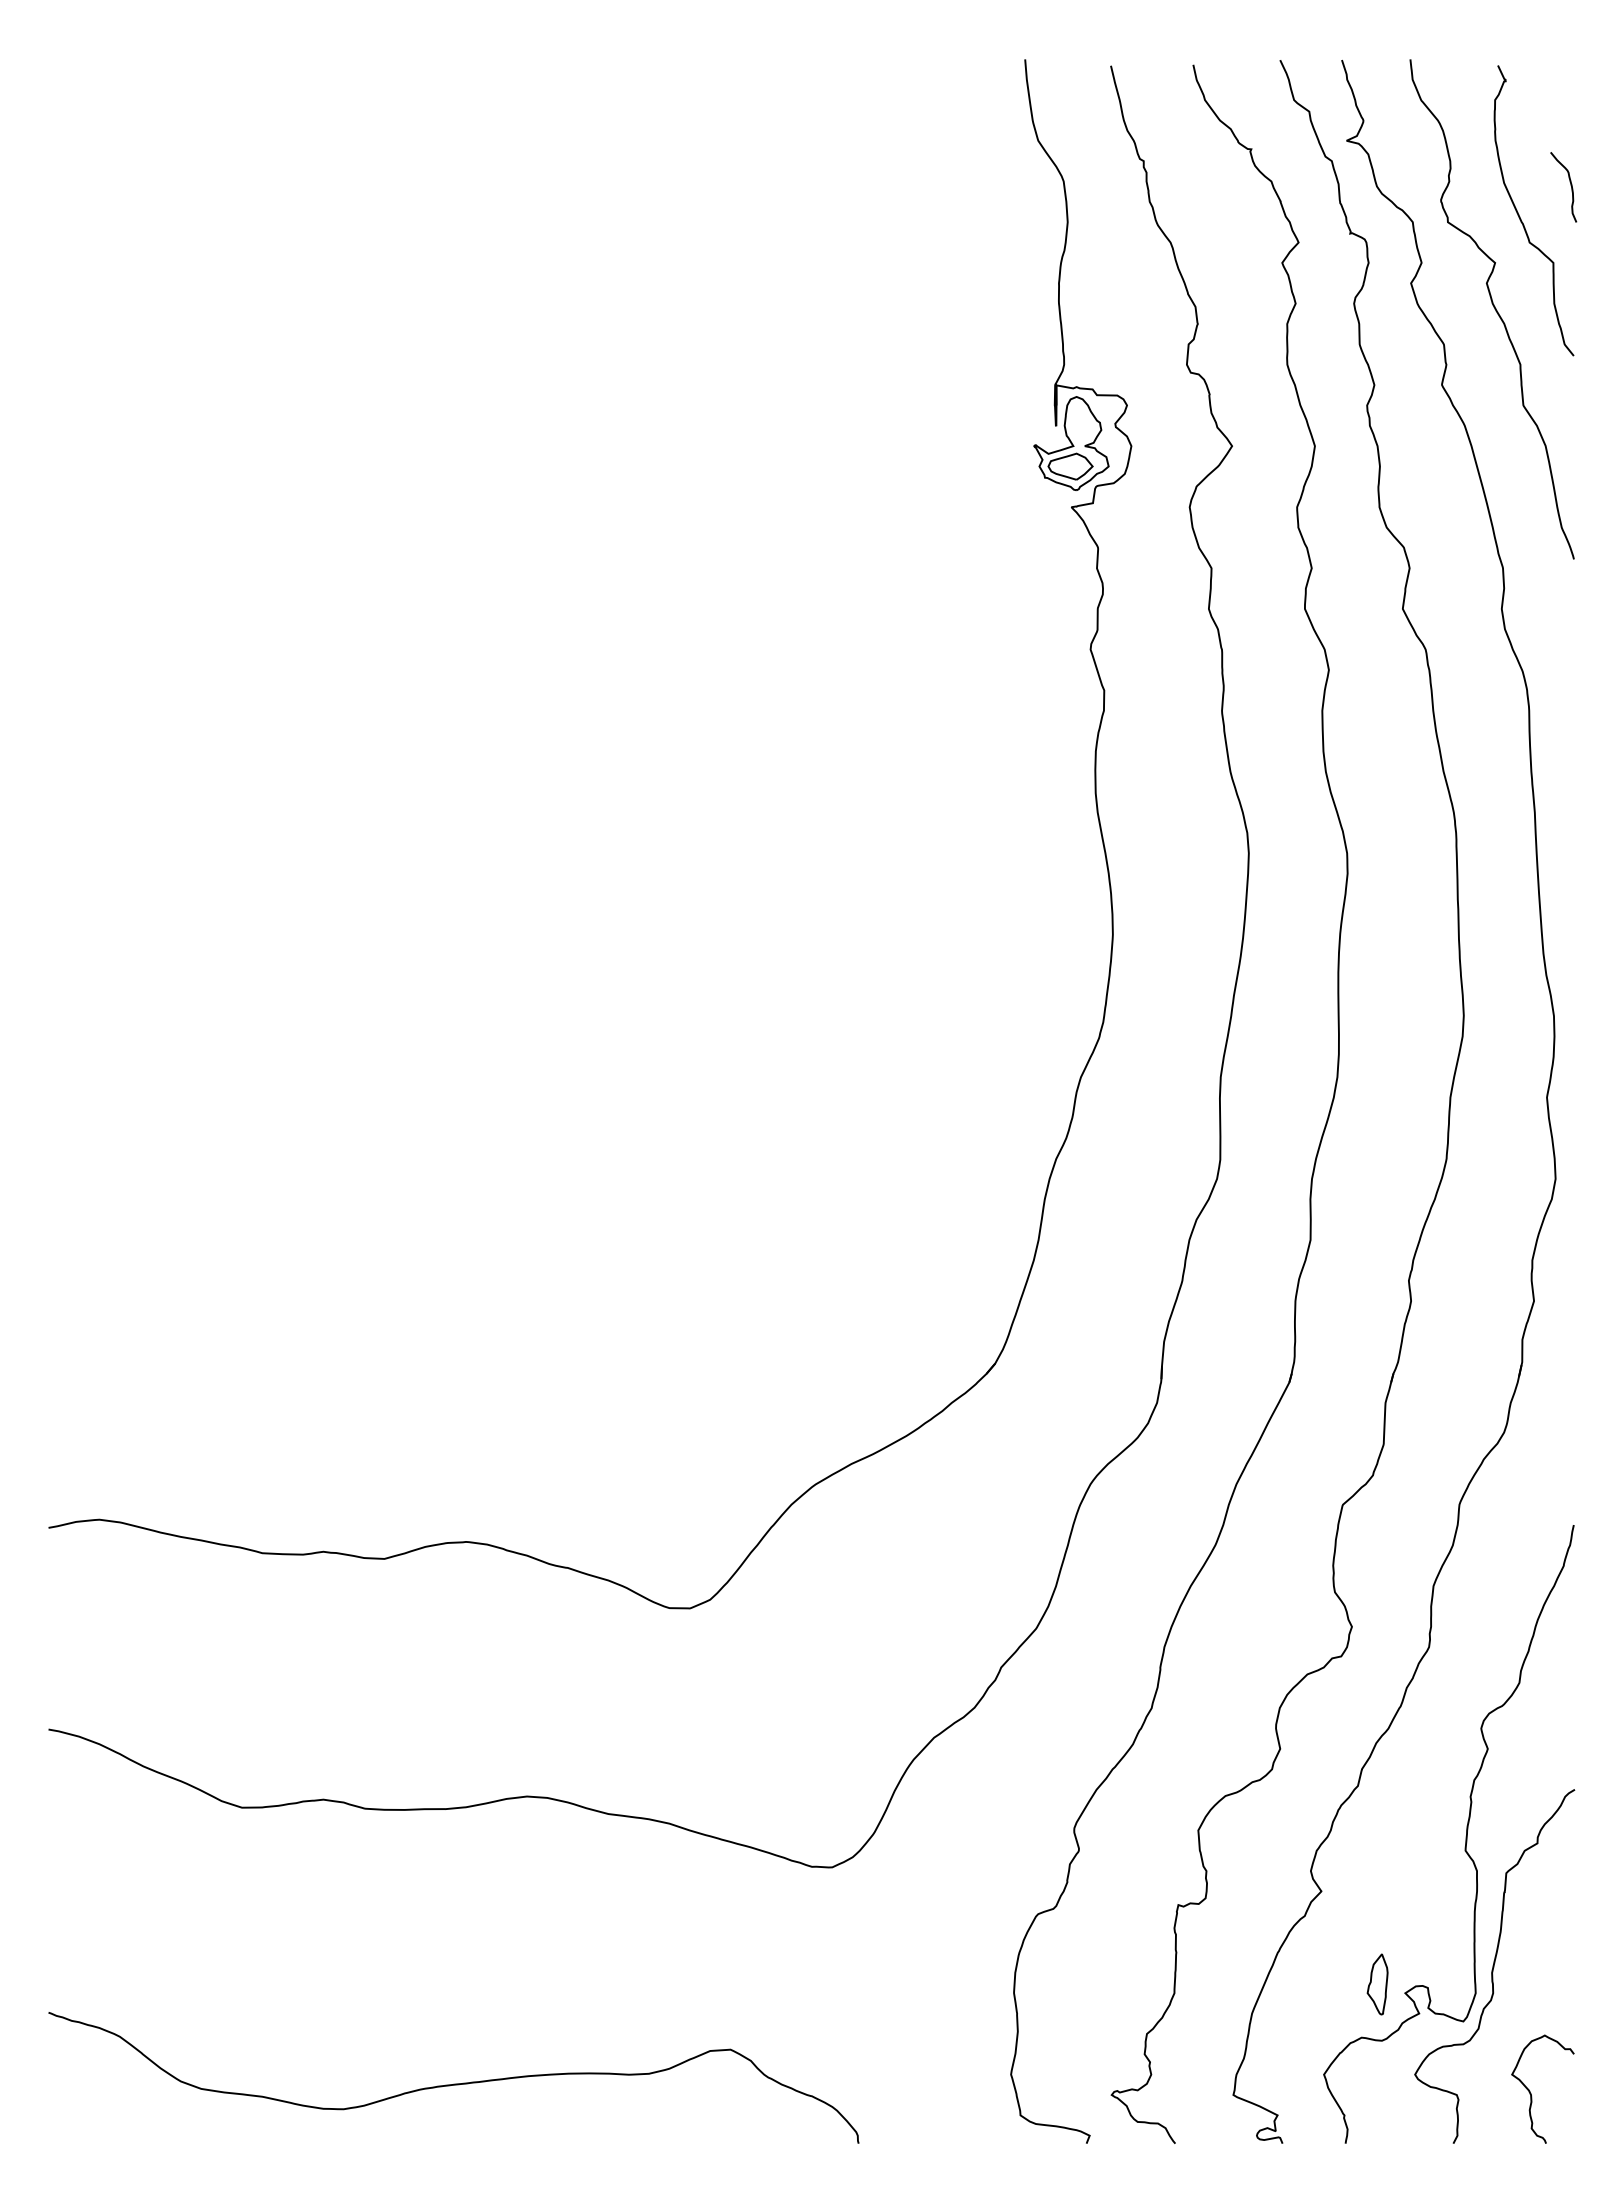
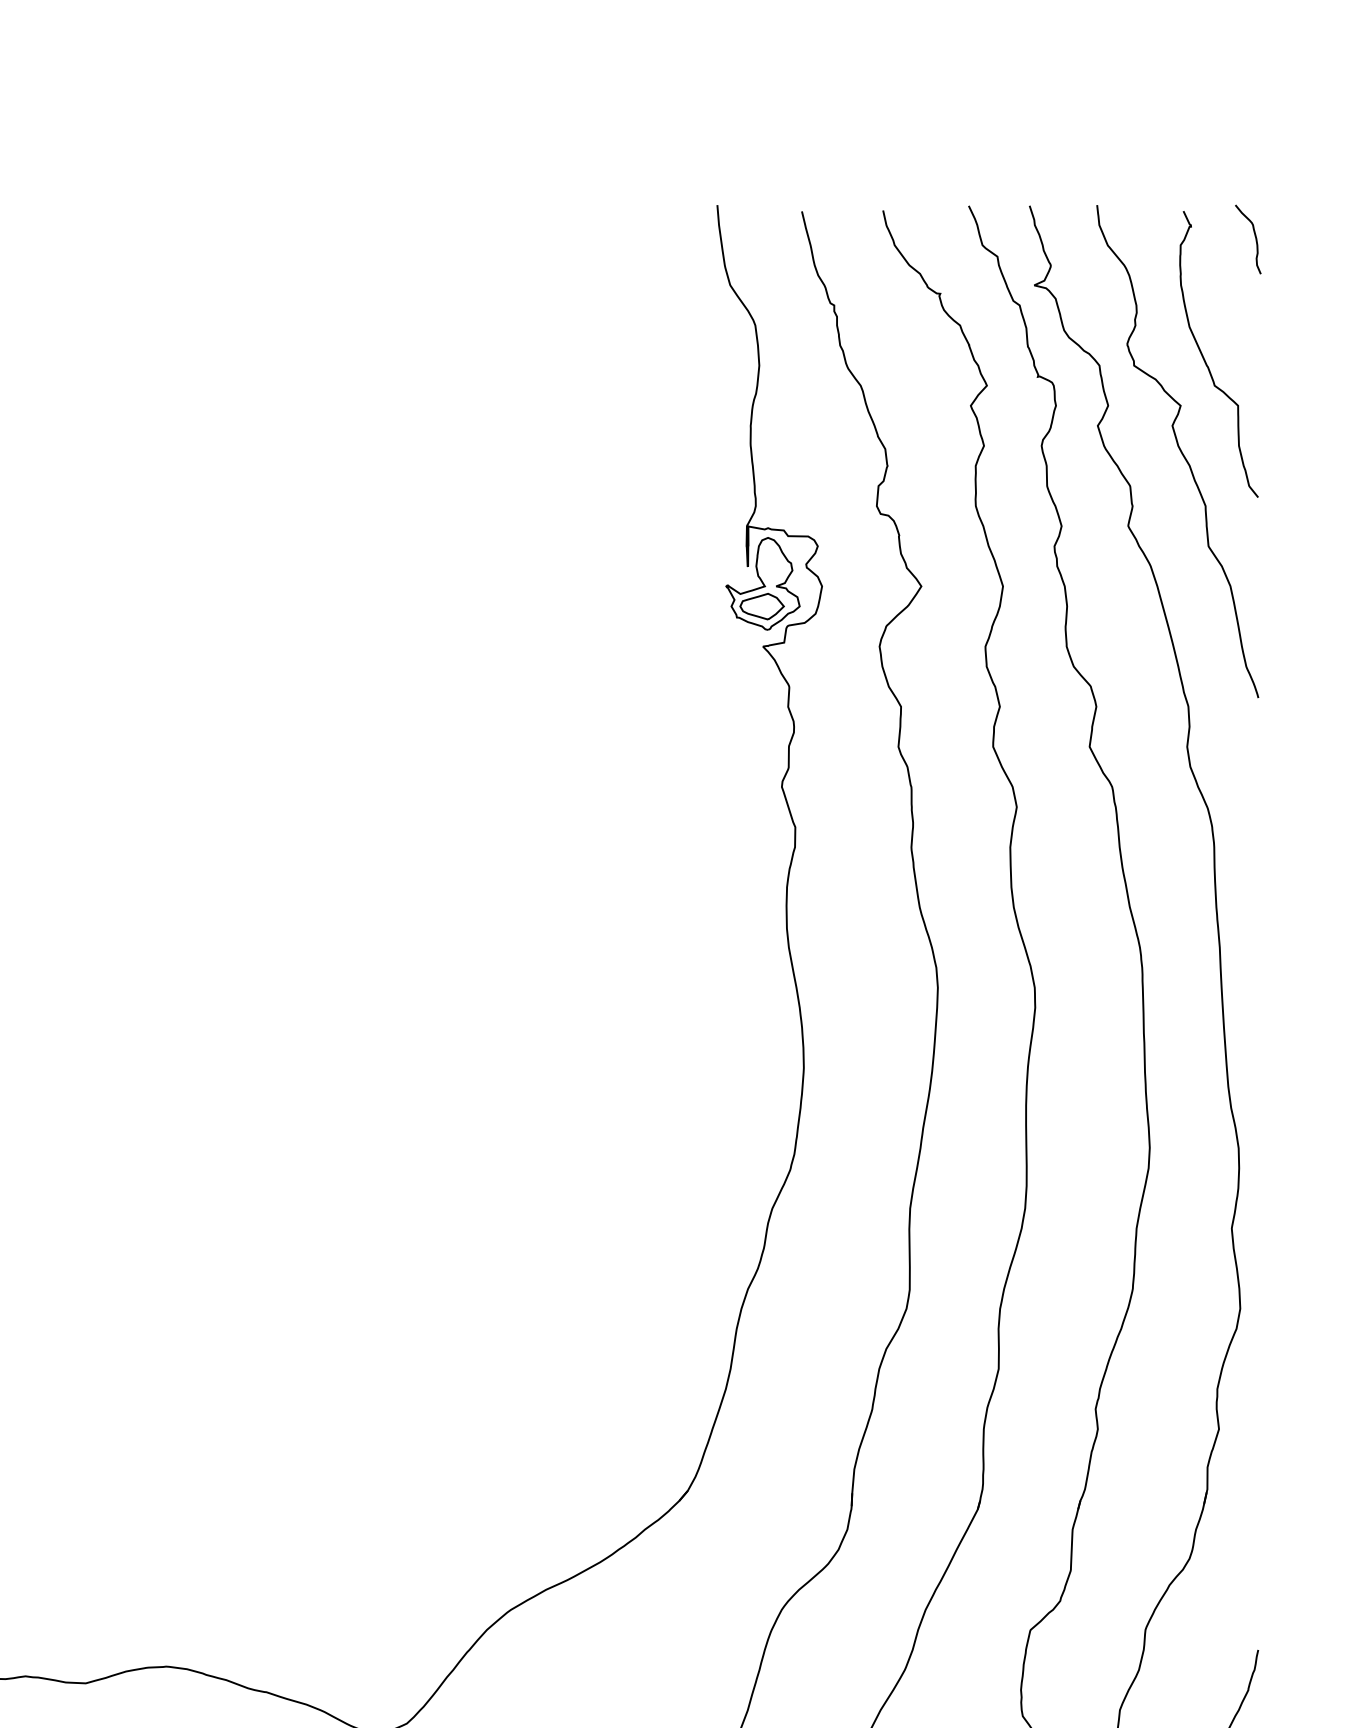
curve: (1570, 185) -> (1254, 237), moved

